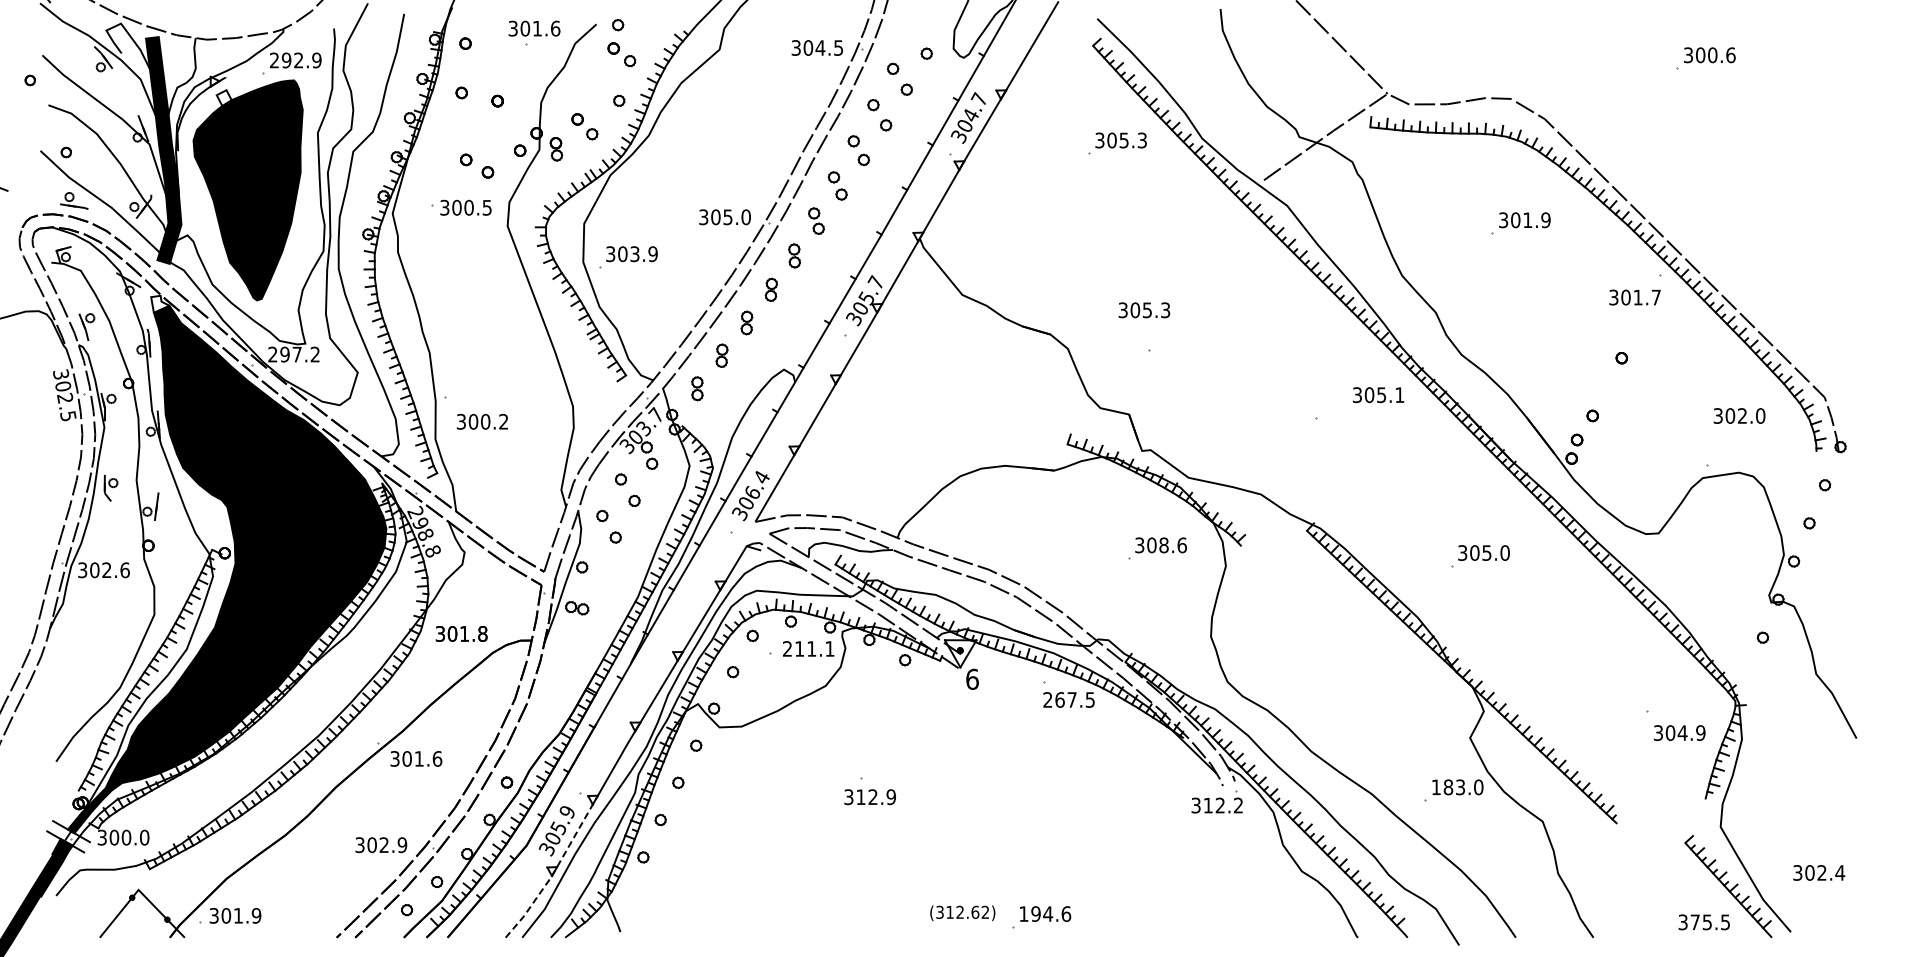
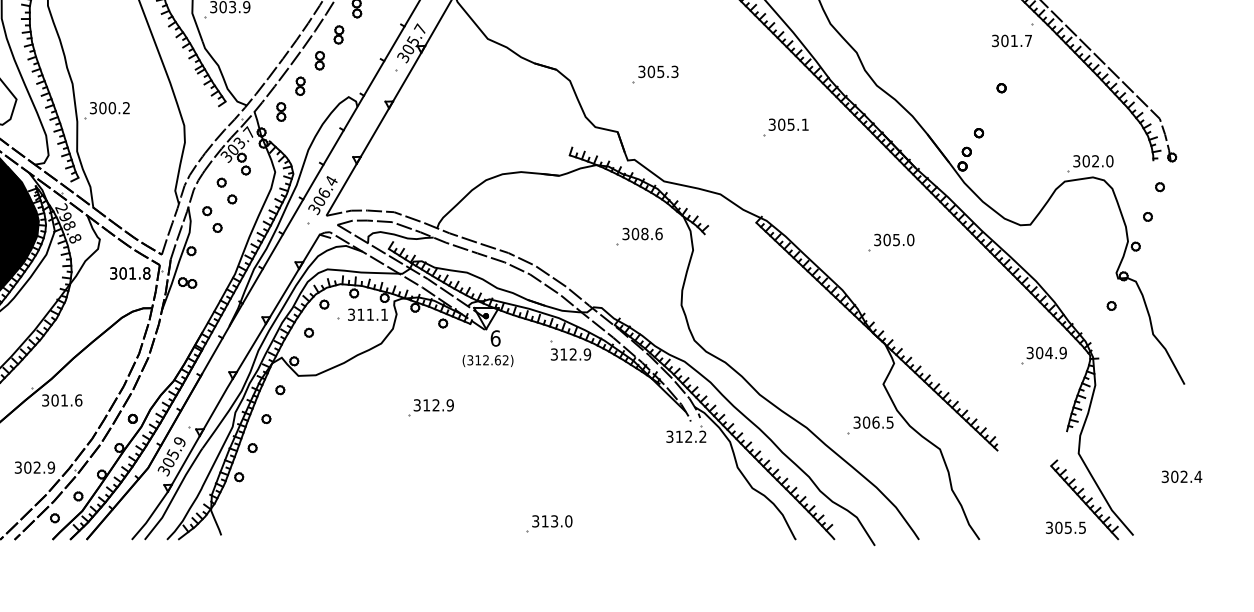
text: (1144, 310) -> (658, 72), moved
text: (1378, 395) -> (788, 125), moved
text: (1739, 415) -> (1093, 160), moved
text: (481, 421) -> (109, 107), moved
text: (461, 633) -> (130, 273), moved
text: (787, 648) -> (351, 314), 211.1 -> 311.1
text: (1068, 699) -> (570, 354), 267.5 -> 312.9
text: (1679, 732) -> (1046, 352), moved
text: (1457, 787) -> (873, 422), 183.0 -> 306.5
text: (869, 797) -> (433, 405), moved
line: (554, 871) -> (169, 488), dashed -> solid
text: (1819, 872) -> (1182, 476), moved
text: (962, 913) -> (487, 361), moved
text: (1045, 913) -> (552, 520), 194.6 -> 313.0
text: (1695, 922) -> (1059, 527), 375.5 -> 305.5

